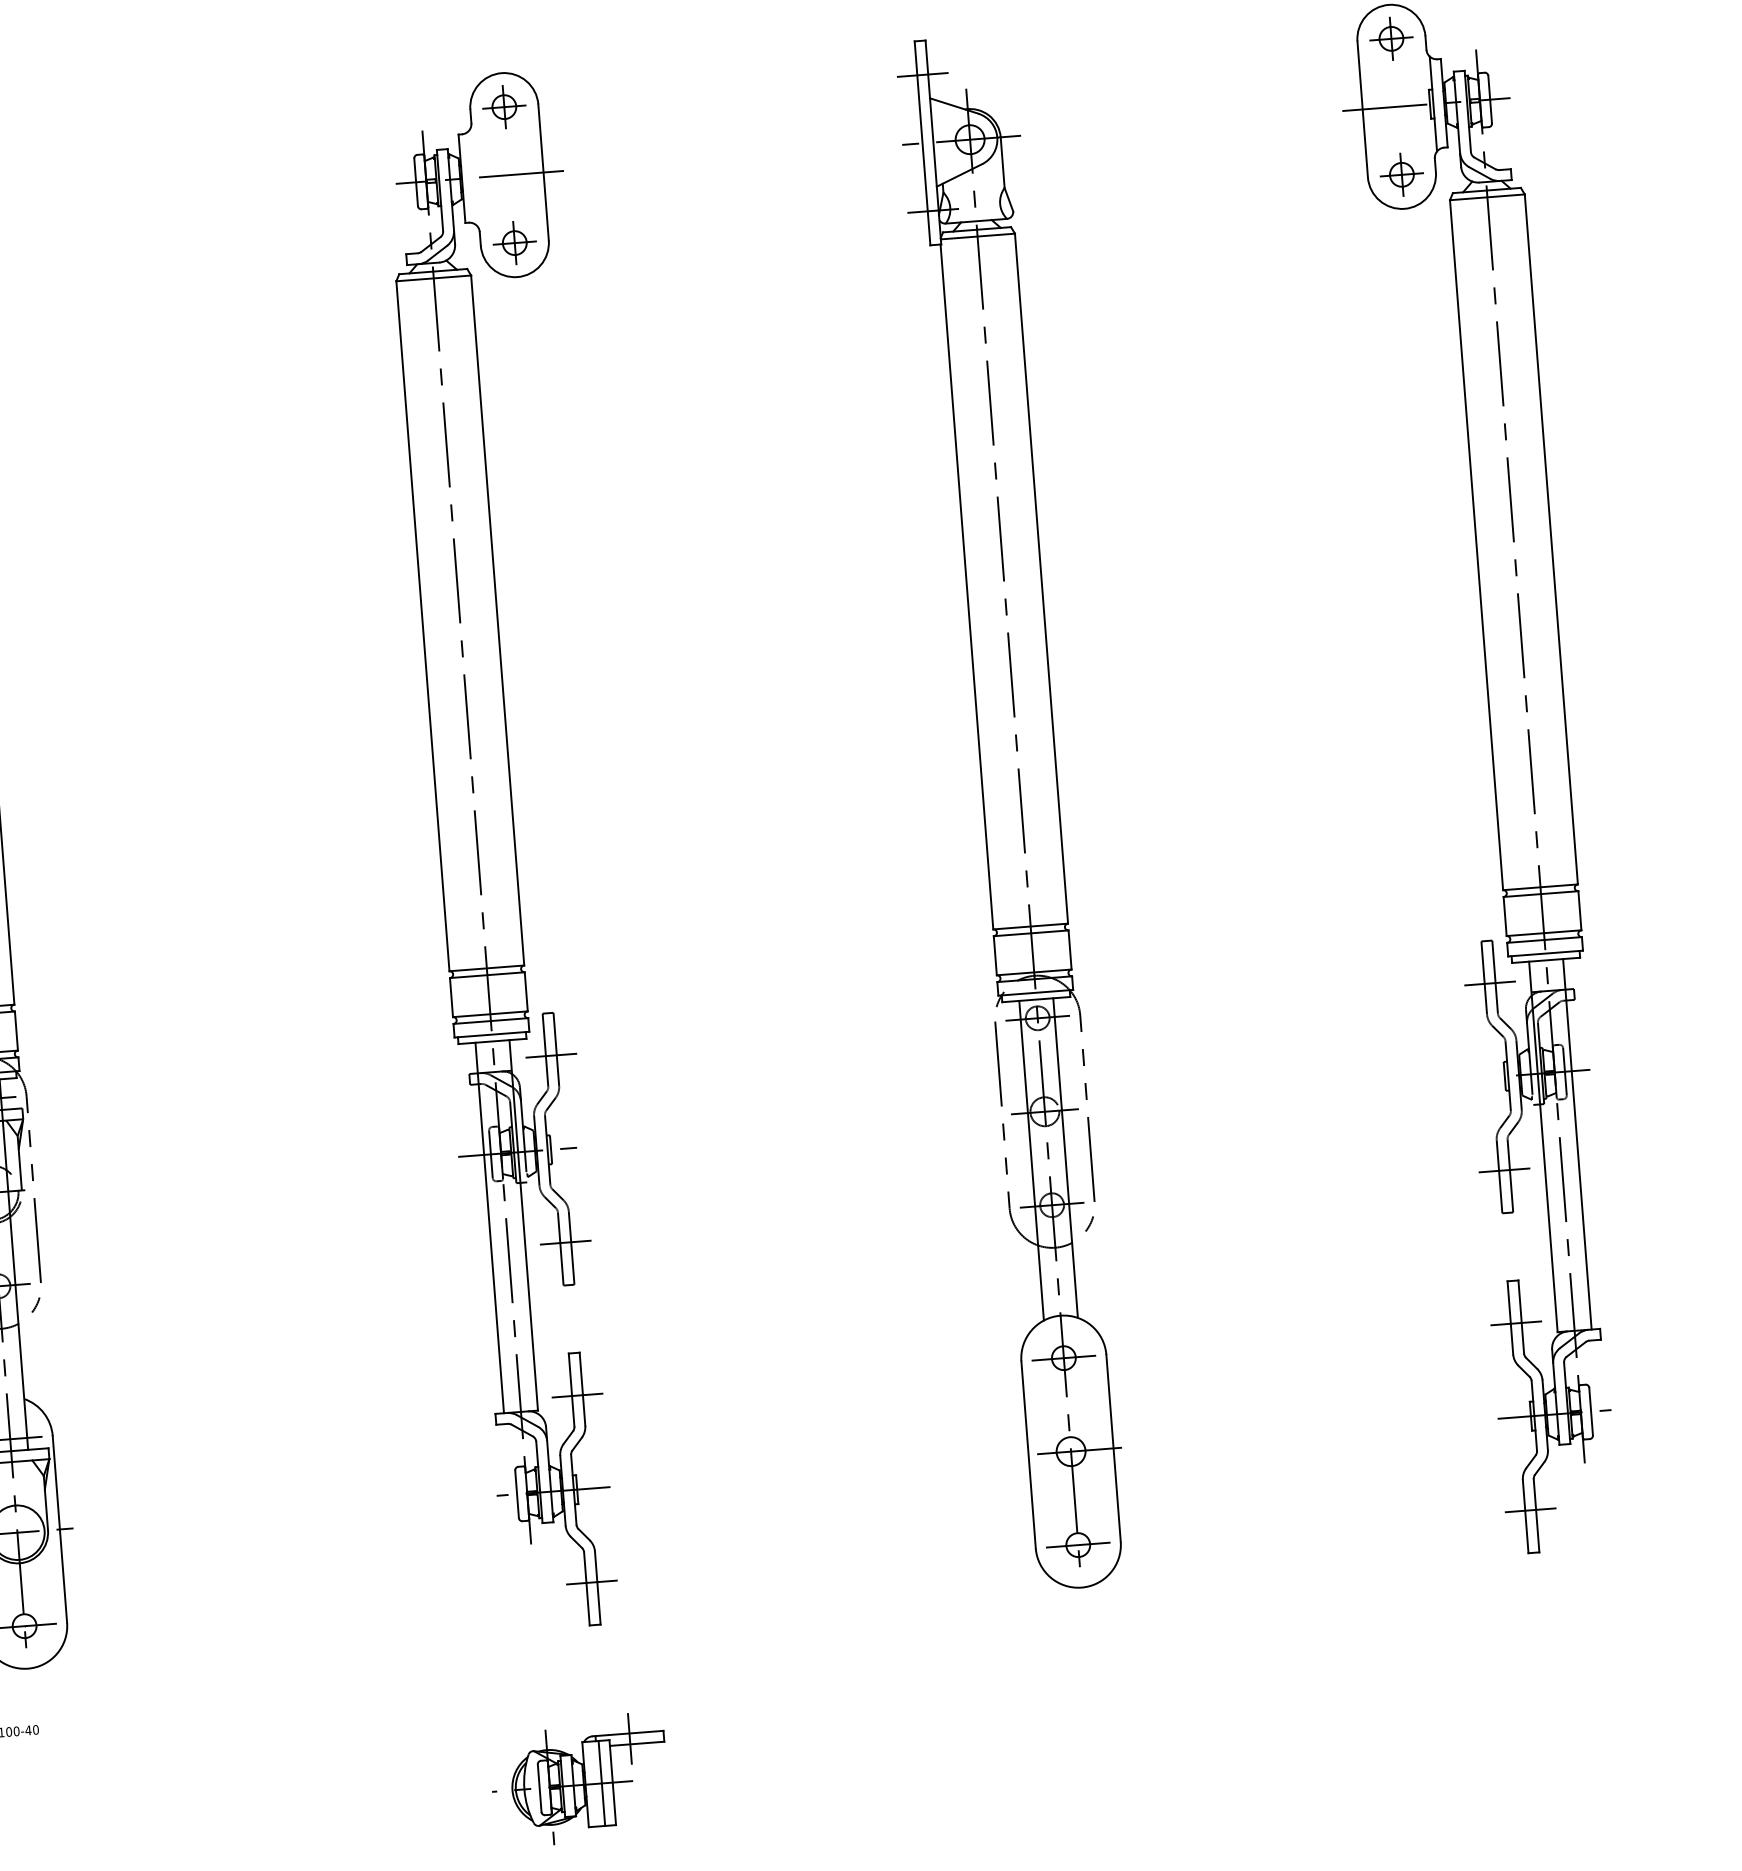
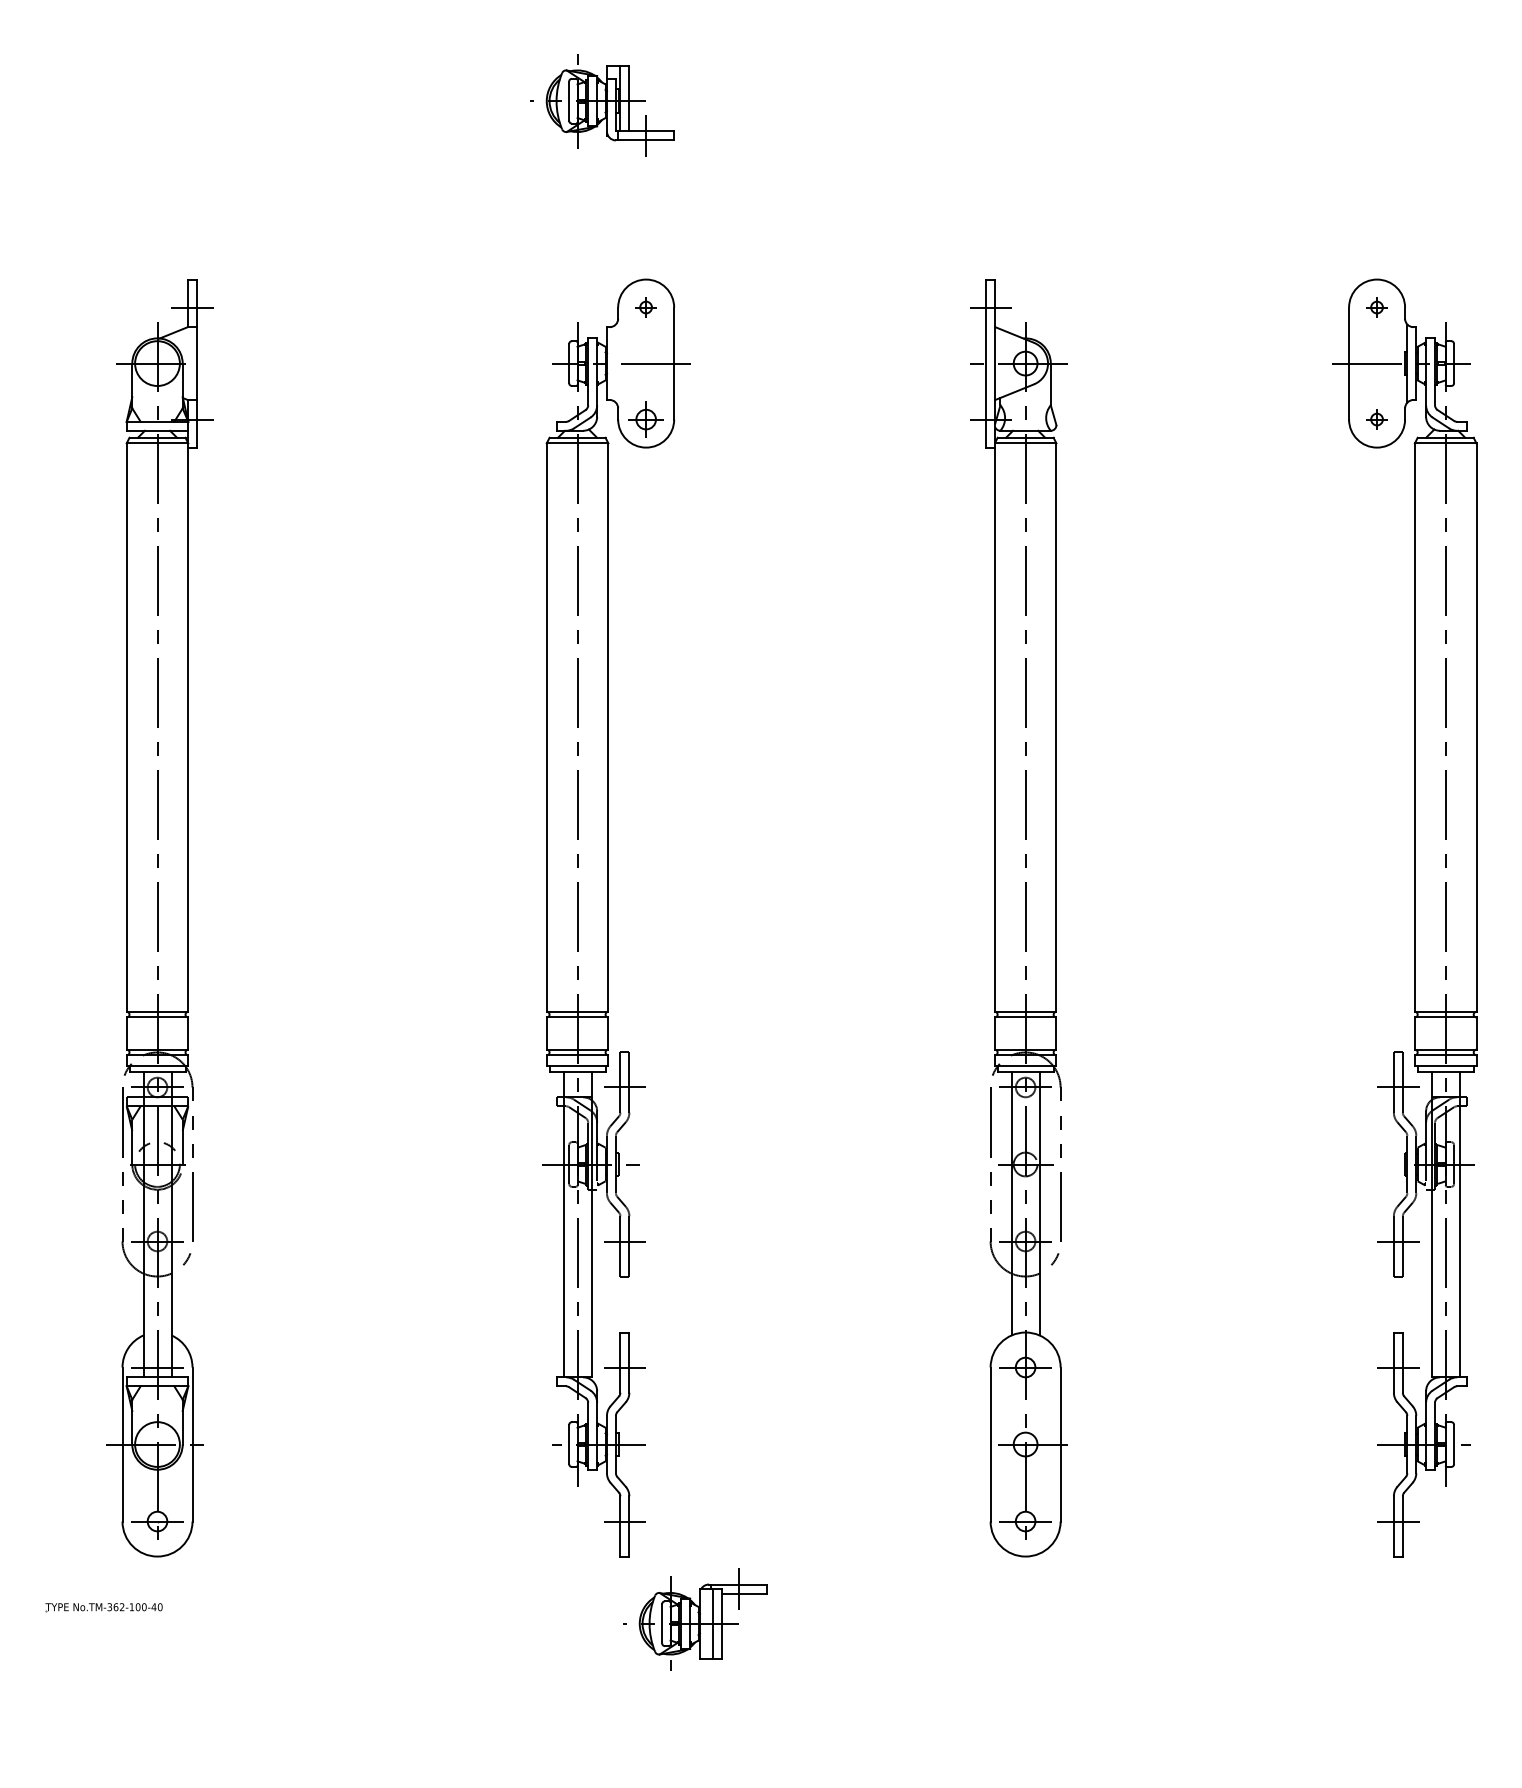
part: (1390, 38) -> (1376, 307), size x0.6
part: (503, 107) -> (645, 307), size x0.6
part: (1401, 174) -> (1376, 419), size x0.6
part: (579, 1779) -> (695, 1619), moved

